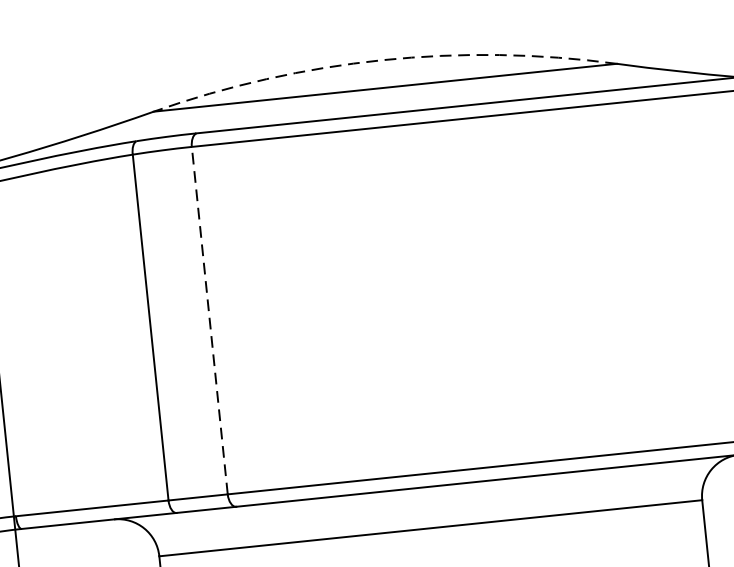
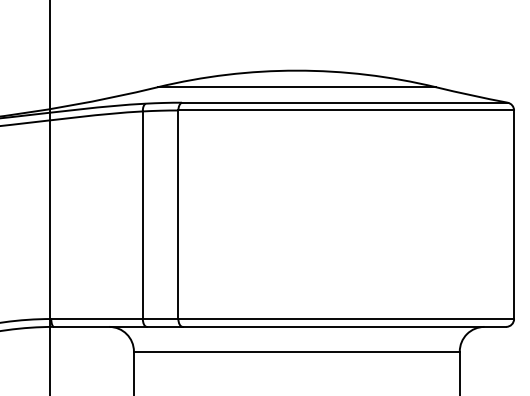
arc: (381, 59) -> (296, 70), dashed -> solid
line: (209, 320) -> (178, 214), dashed -> solid

